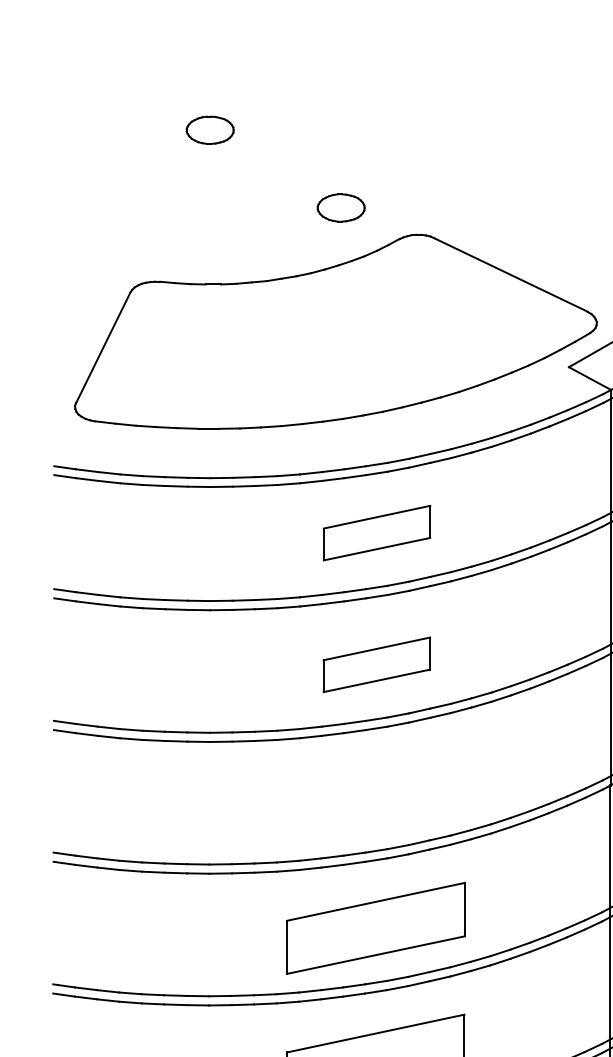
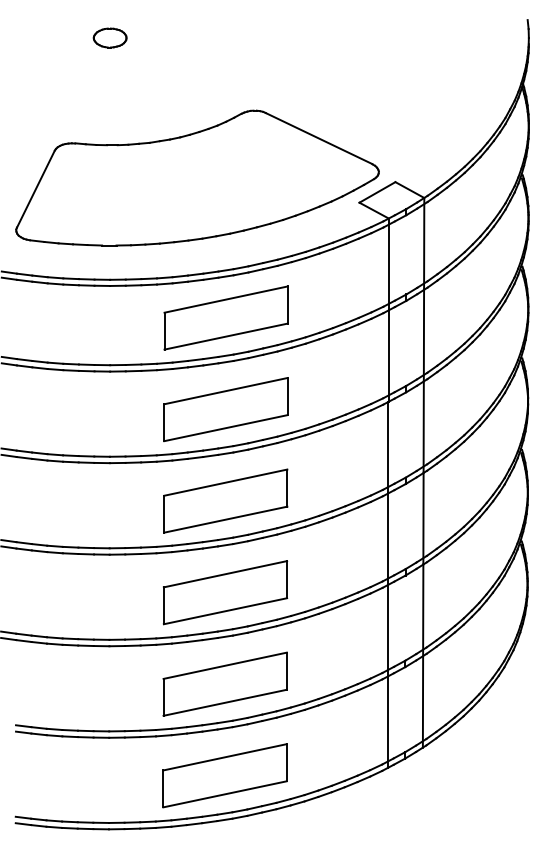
part: (340, 207) -> (200, 91), removed
part: (376, 532) -> (225, 317), size x1.67
part: (376, 664) -> (225, 409), size x1.67
part: (376, 795) -> (225, 500), added

